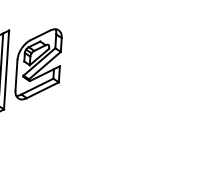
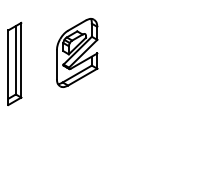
part: (39, 63) -> (77, 52), moved

